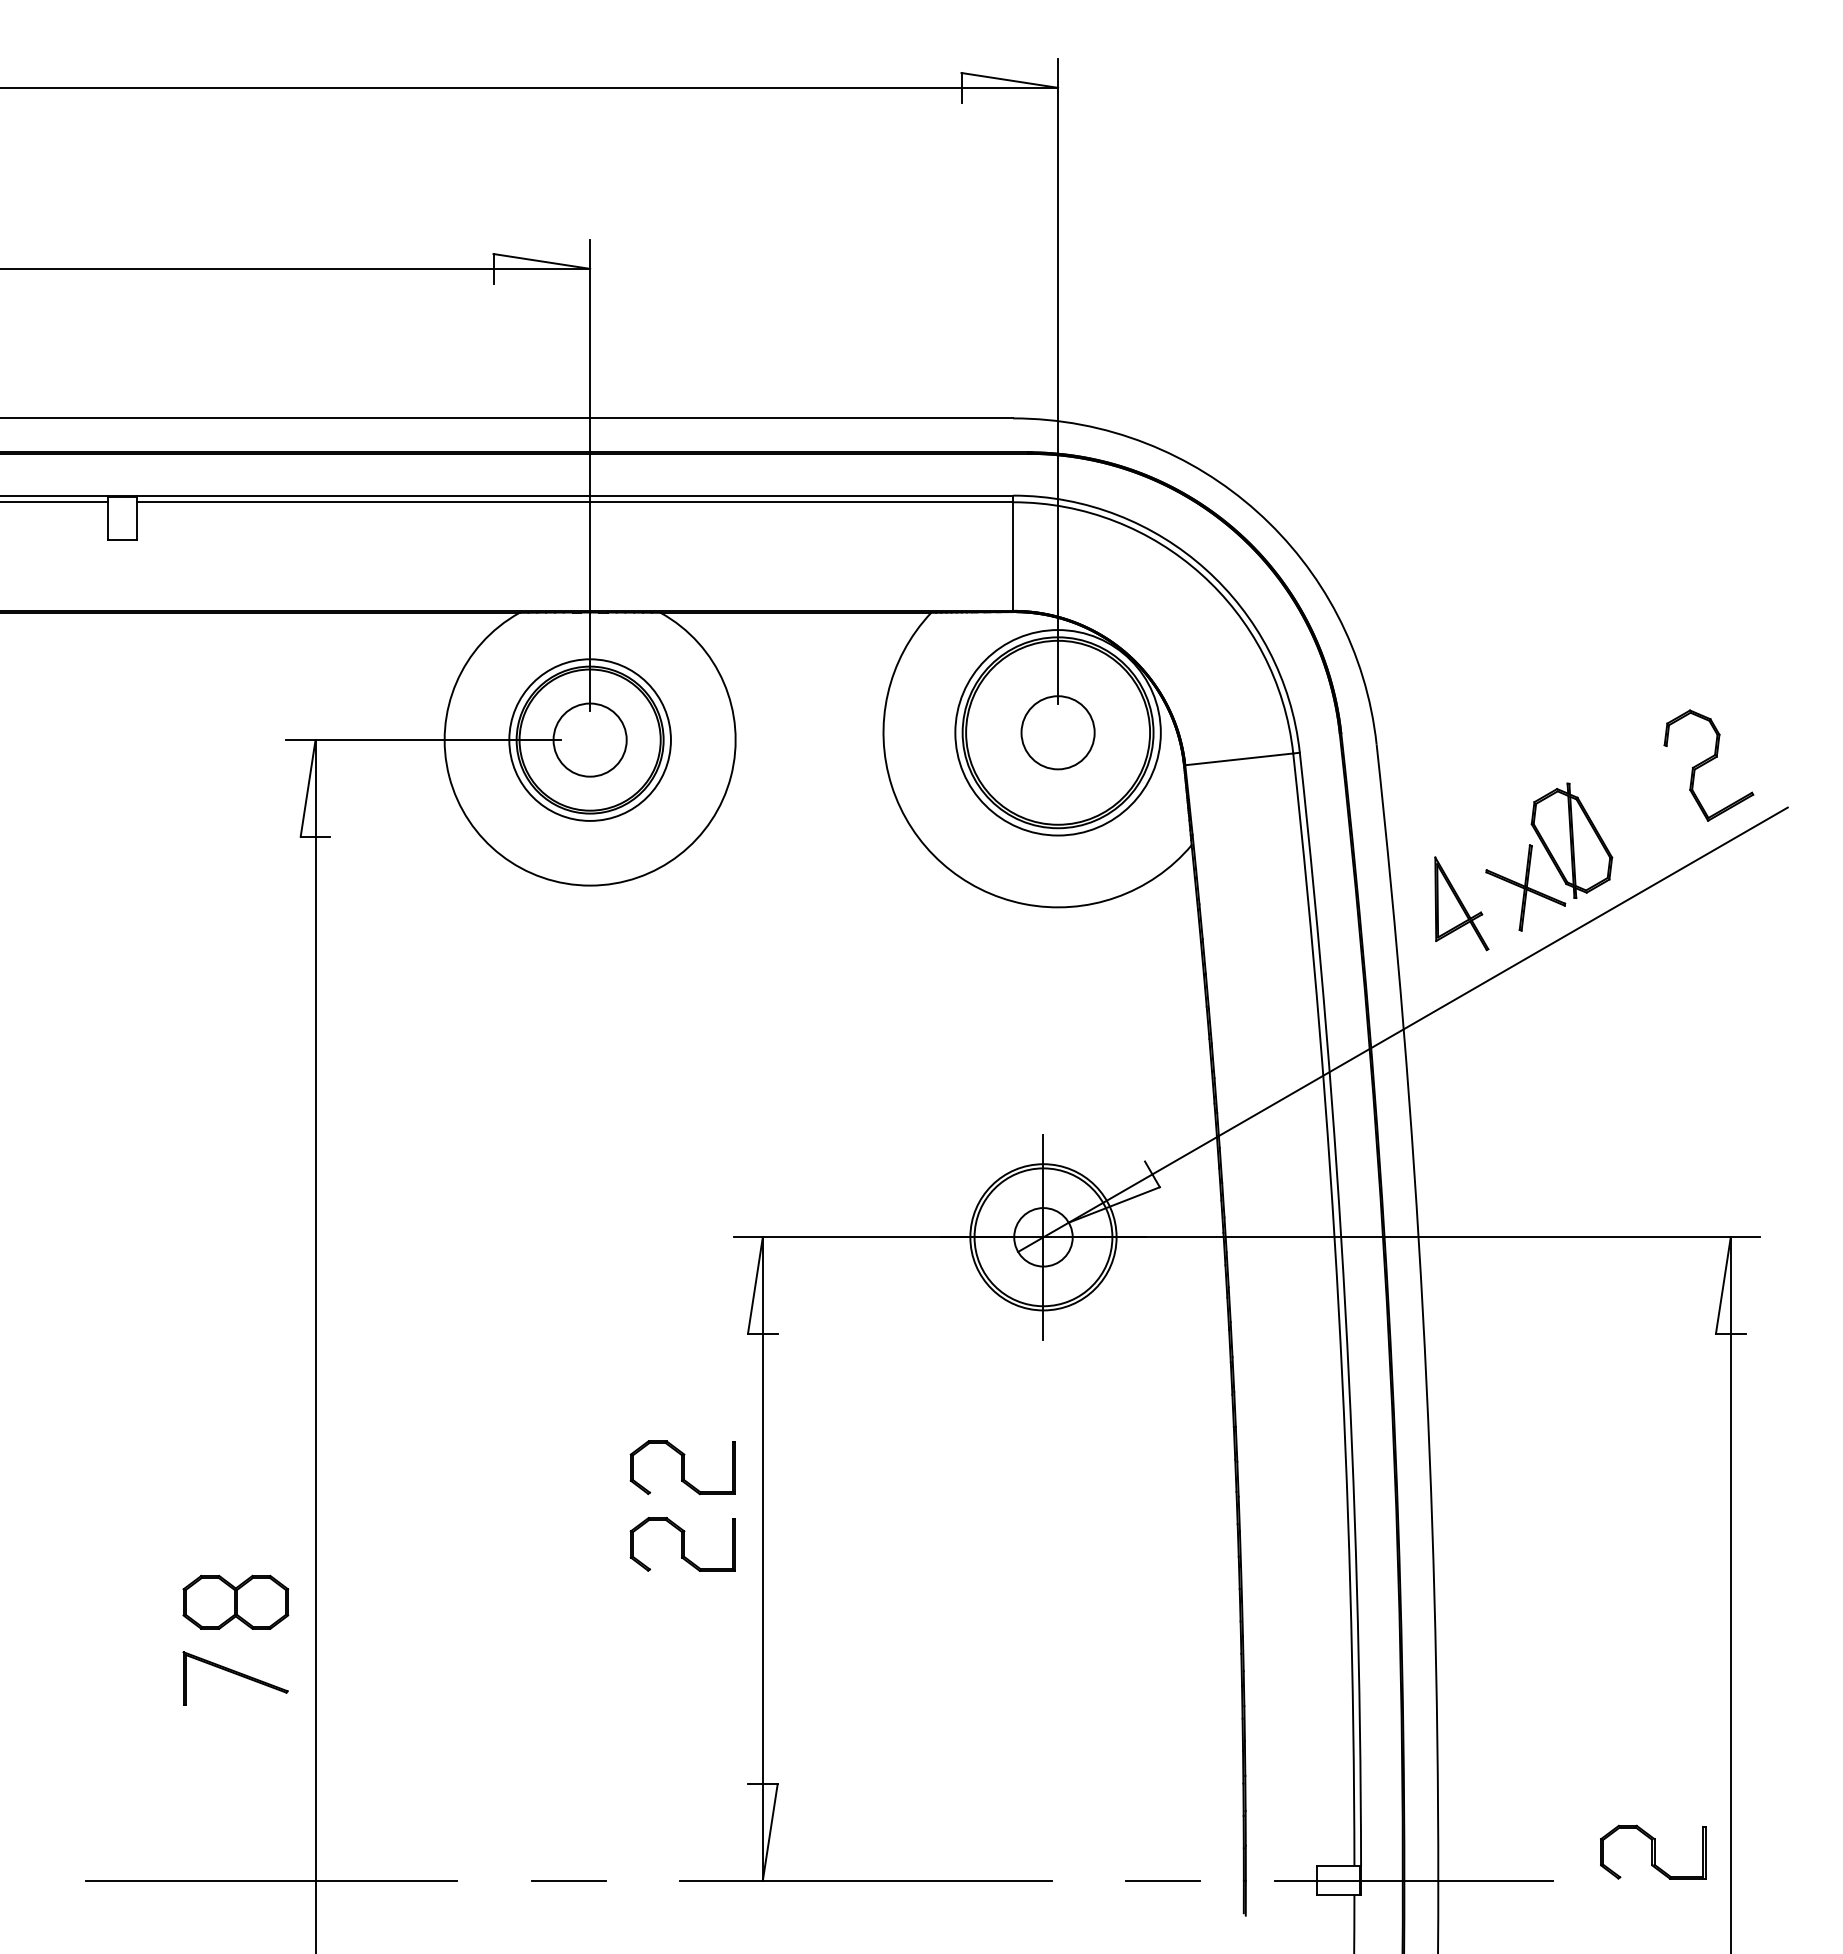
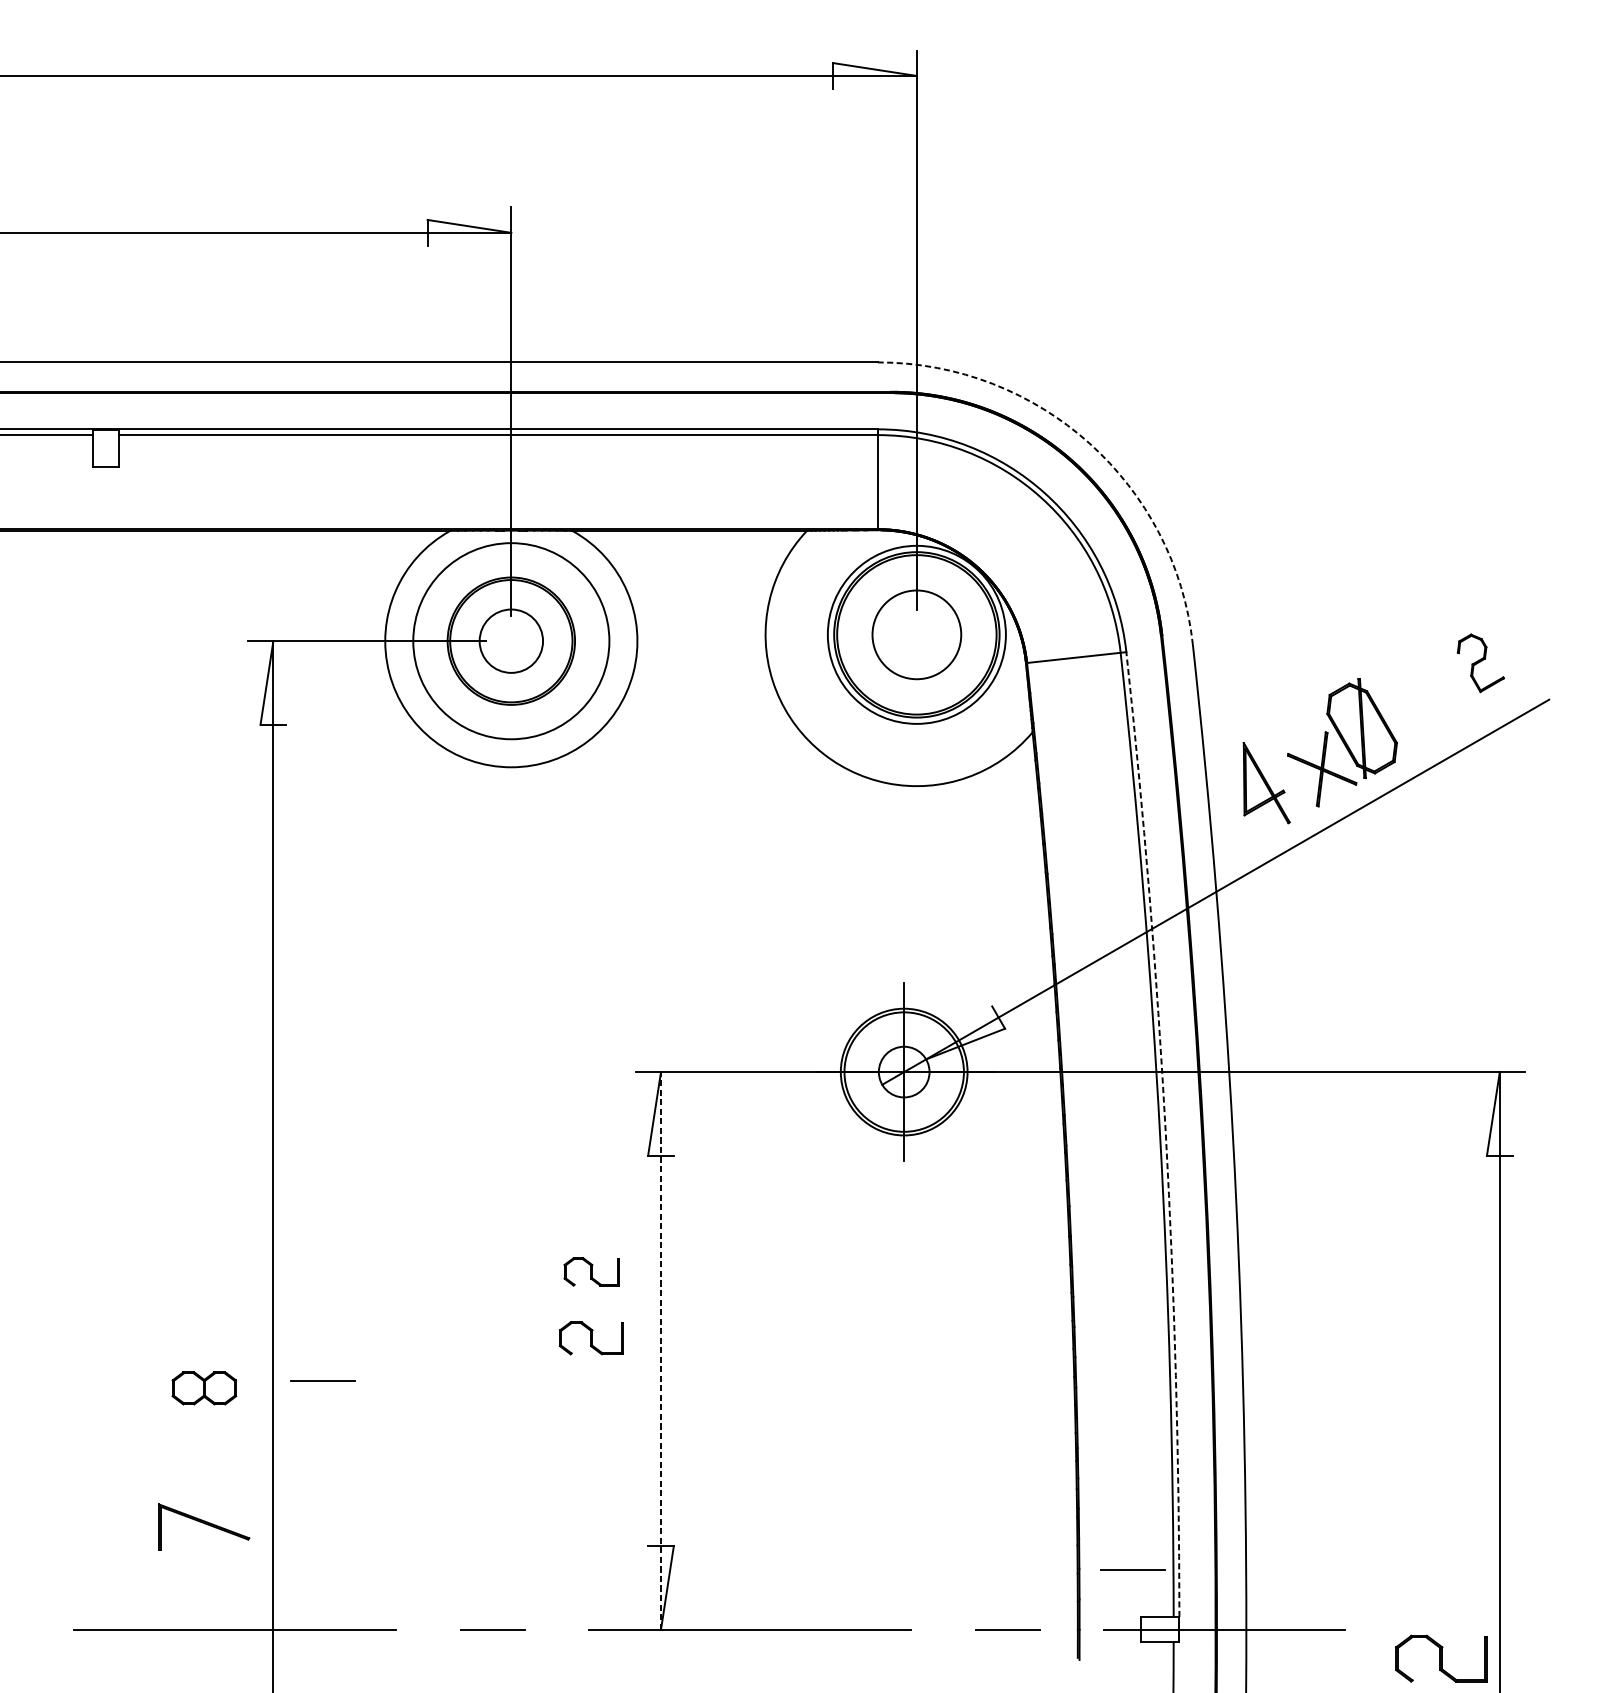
arc: (1257, 511) -> (1089, 443), solid -> dashed
circle: (1057, 732) -> (916, 634), size x1.4
circle: (589, 739) -> (510, 640), size x1.4
part: (1708, 765) -> (1480, 663), size x0.6
arc: (1345, 1308) -> (1165, 1133), solid -> dashed
part: (682, 1467) -> (591, 1271), size x0.6
part: (682, 1544) -> (591, 1338), size x0.7
line: (762, 1559) -> (660, 1351), solid -> dashed
line: (372, 1593) -> (322, 1380), added
part: (235, 1601) -> (204, 1387), size x0.7
part: (235, 1678) -> (204, 1527), moved
line: (1306, 1811) -> (1132, 1569), added
part: (1653, 1851) -> (1441, 1658), moved

